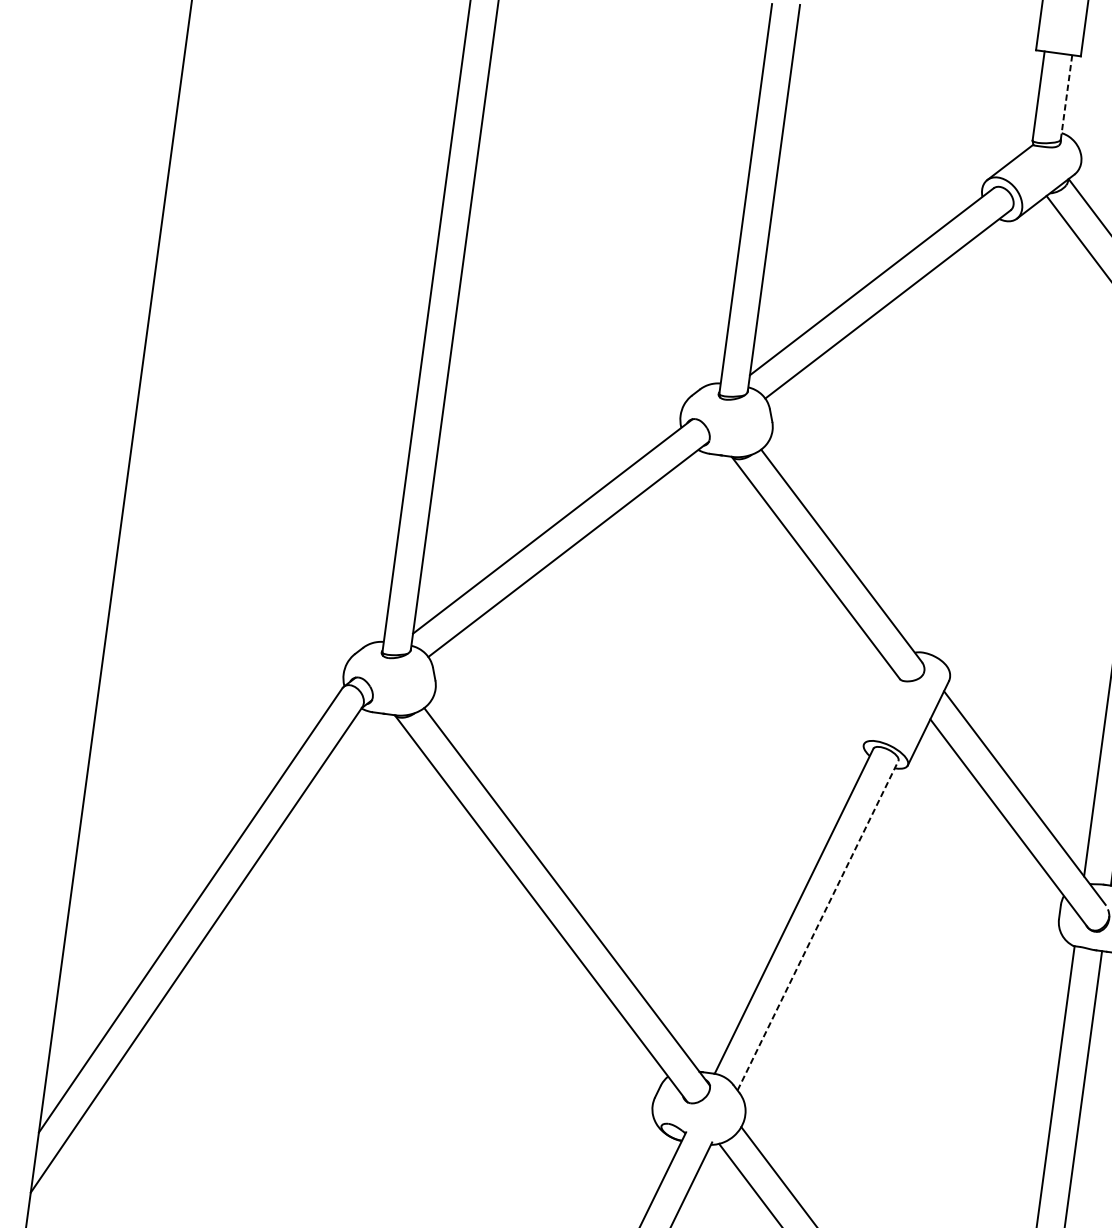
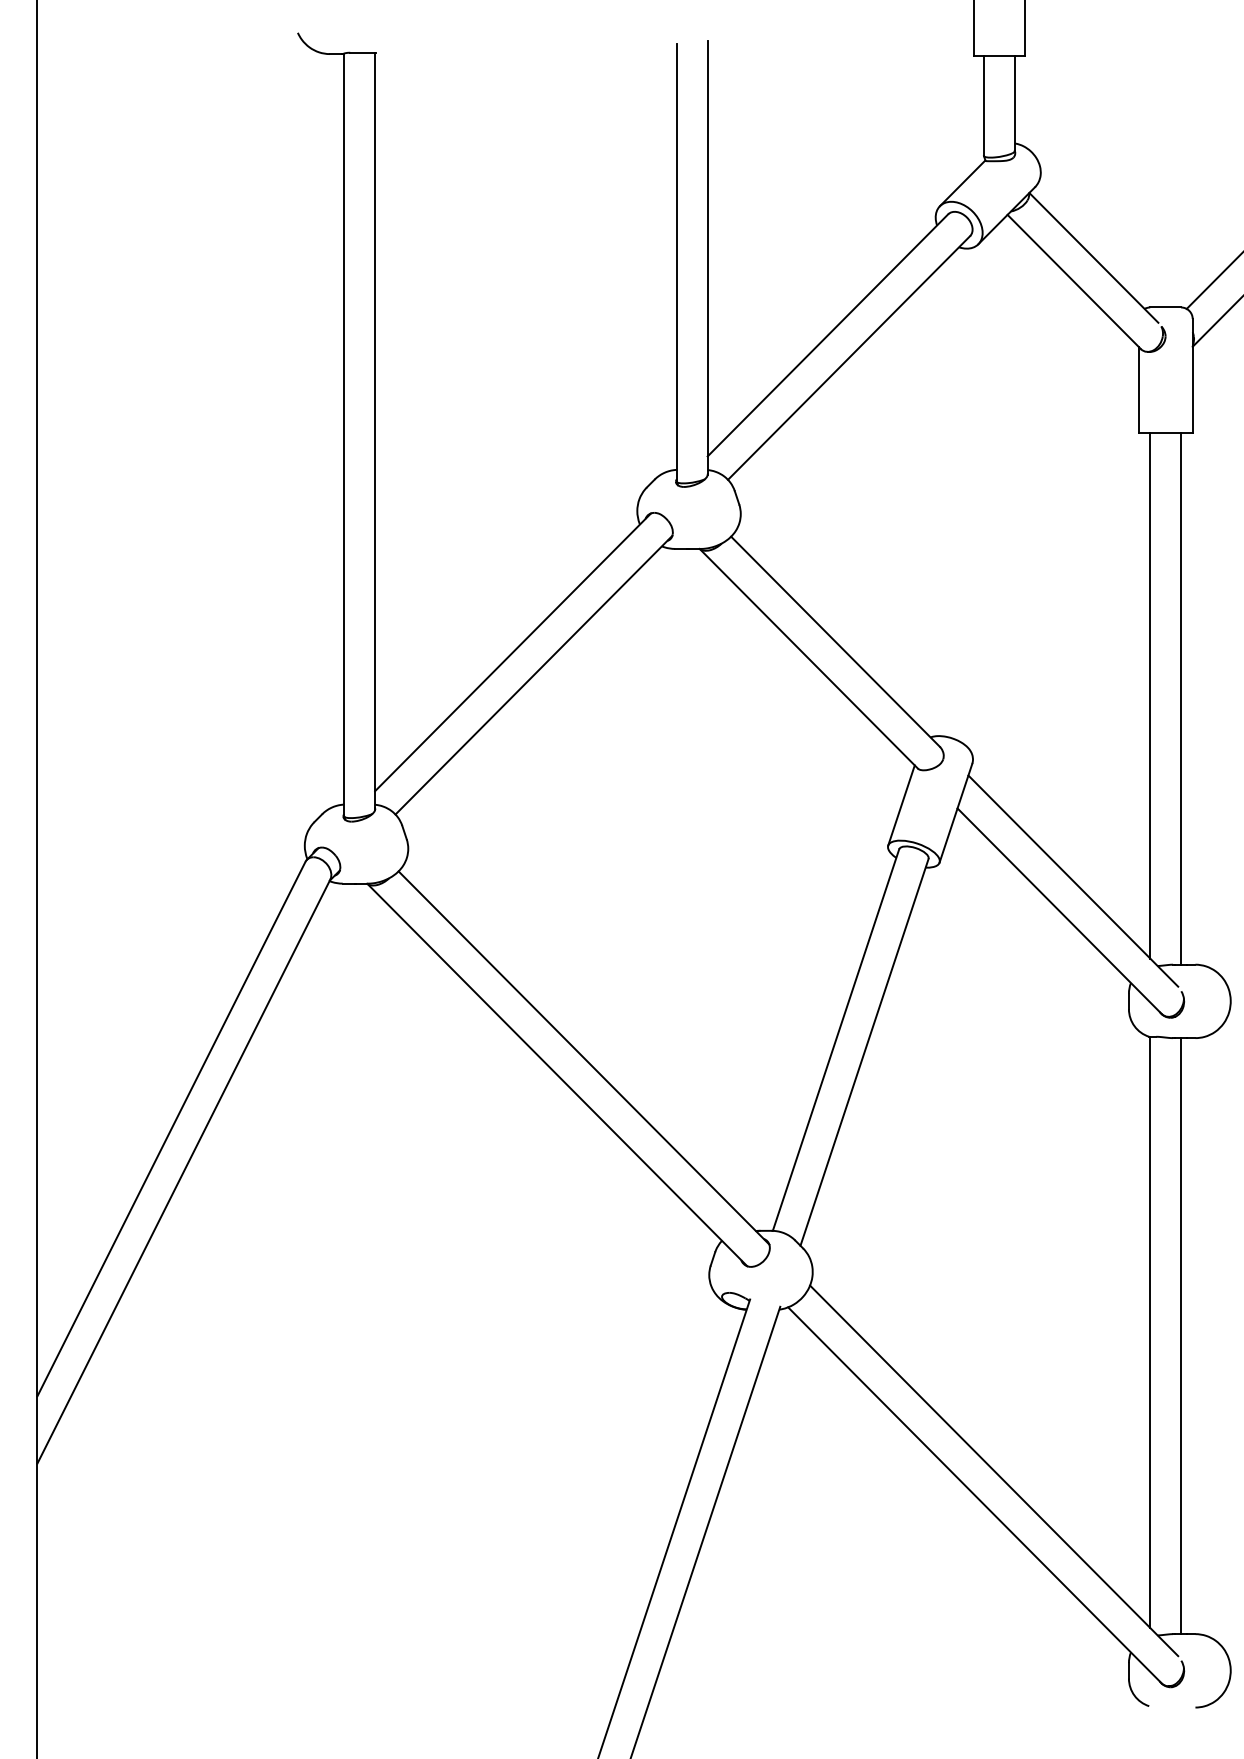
line: (1066, 97) -> (1014, 103), dashed -> solid
line: (880, 709) -> (901, 805), added
line: (817, 925) -> (864, 1052), dashed -> solid

